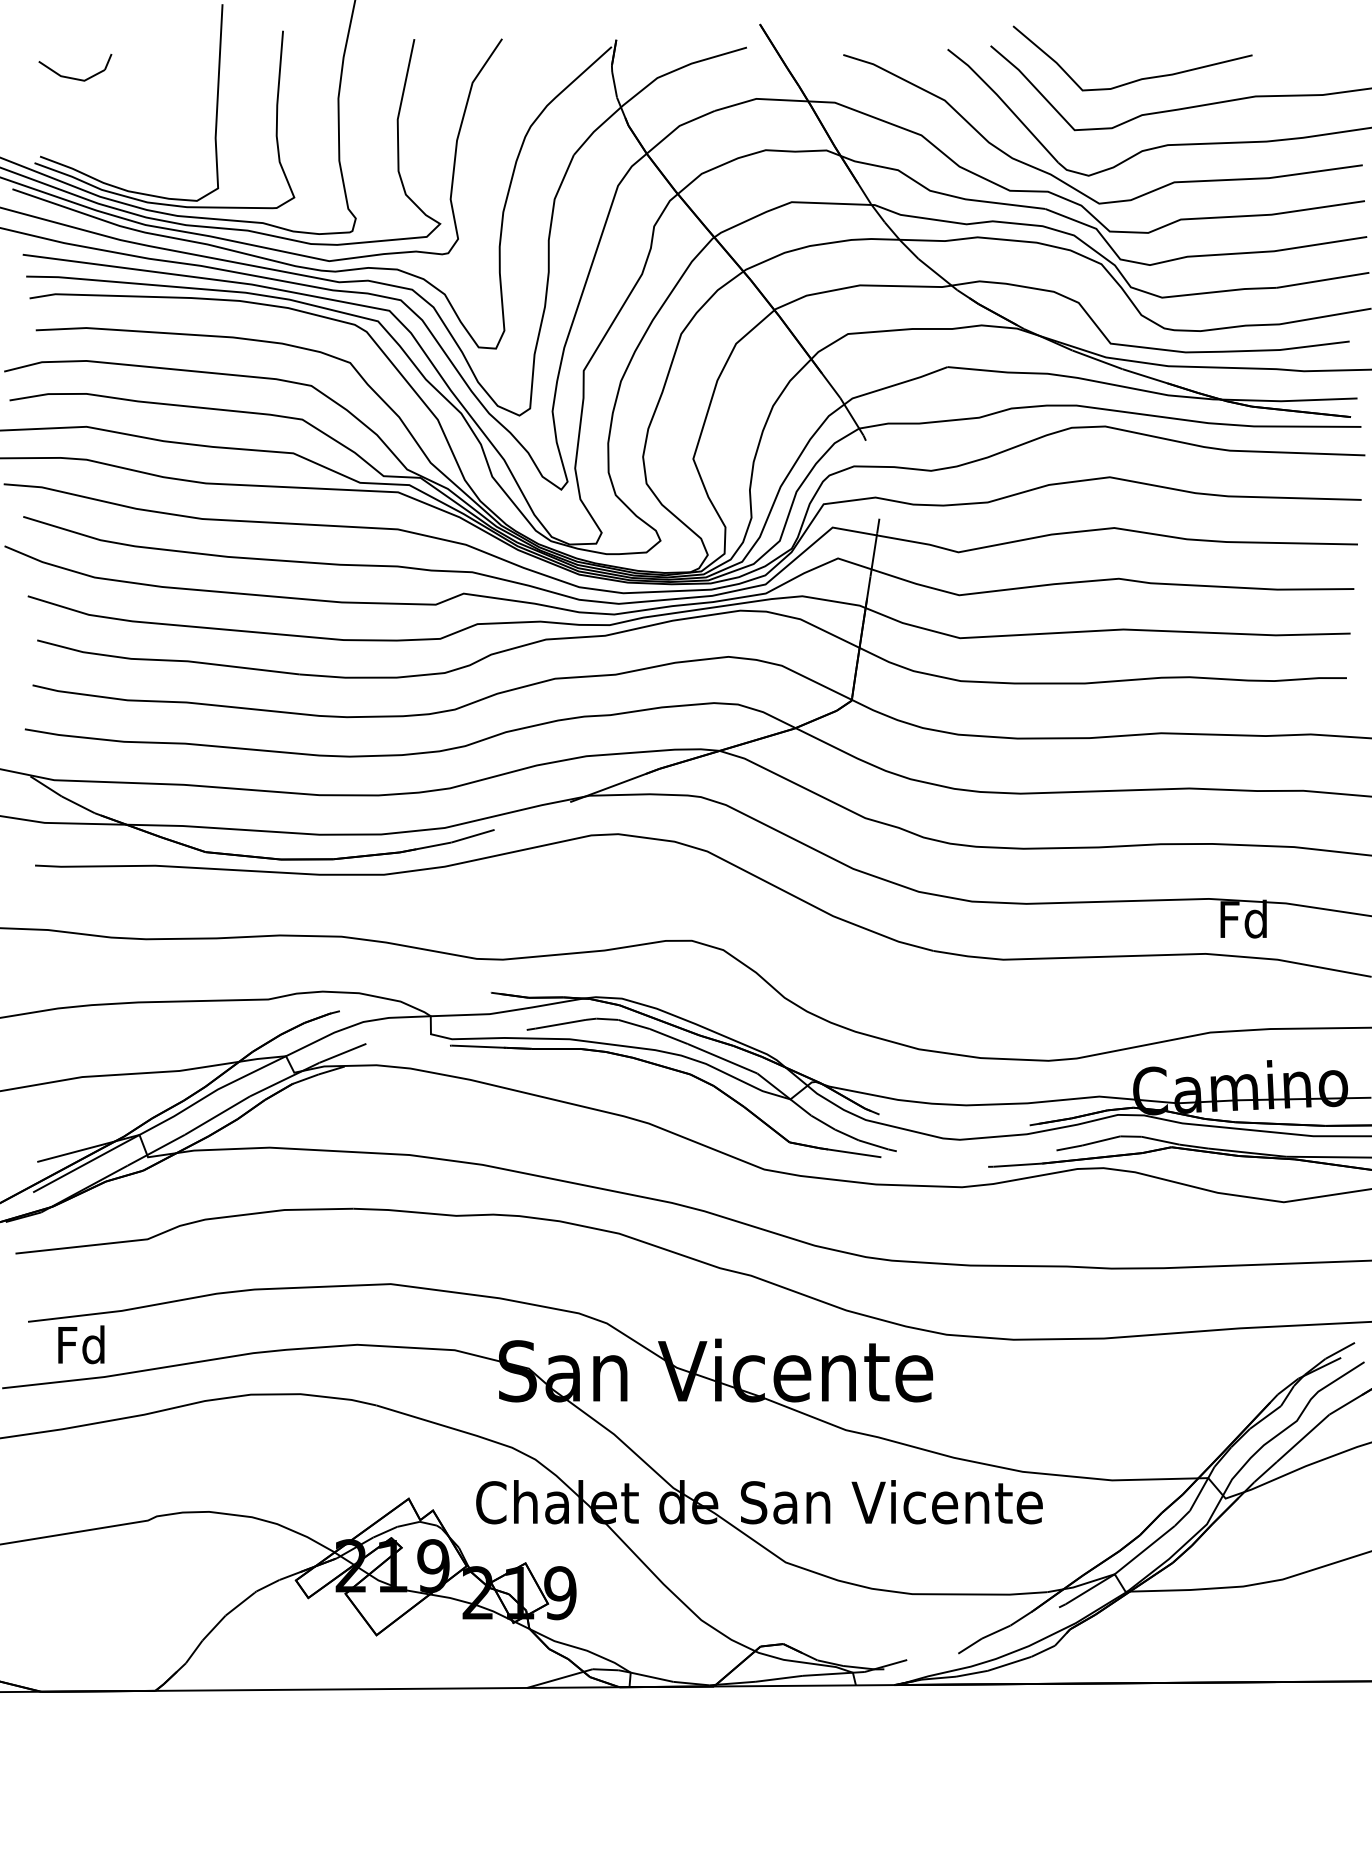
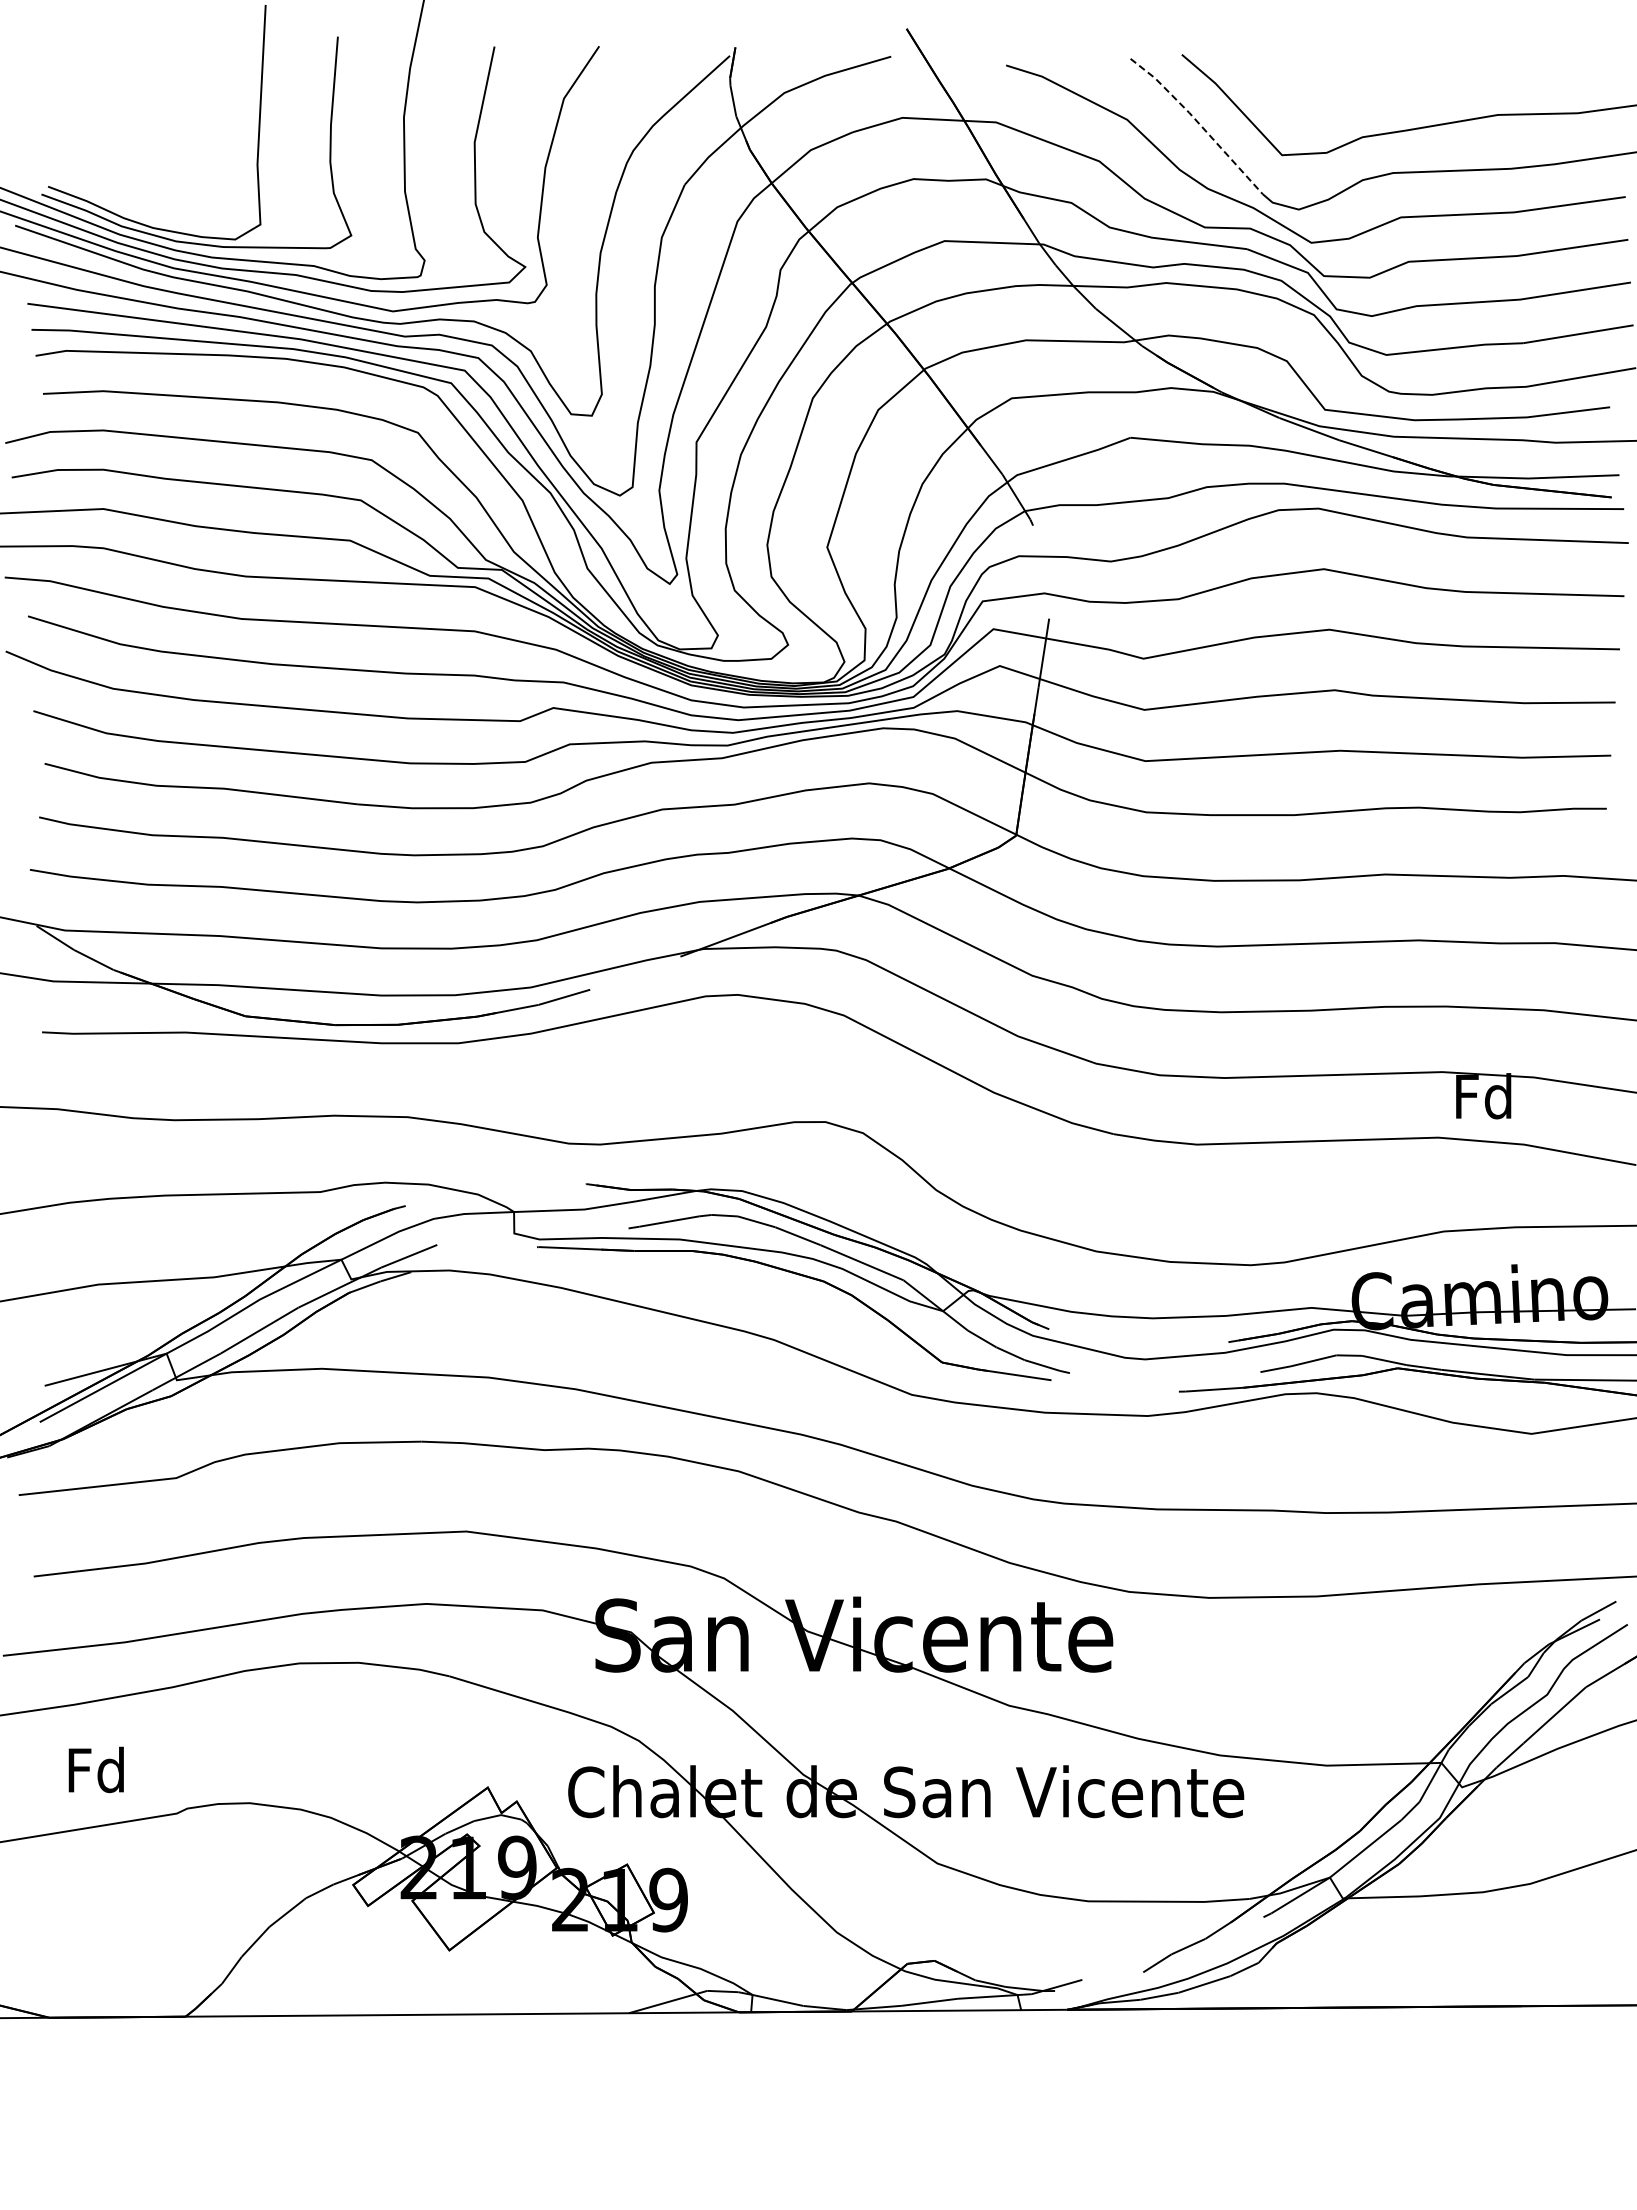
part: (73, 77) -> (88, 92), removed
curve: (1137, 79) -> (1357, 94), removed
line: (1004, 103) -> (1198, 123), solid -> dashed
text: (80, 1344) -> (95, 1769), moved

